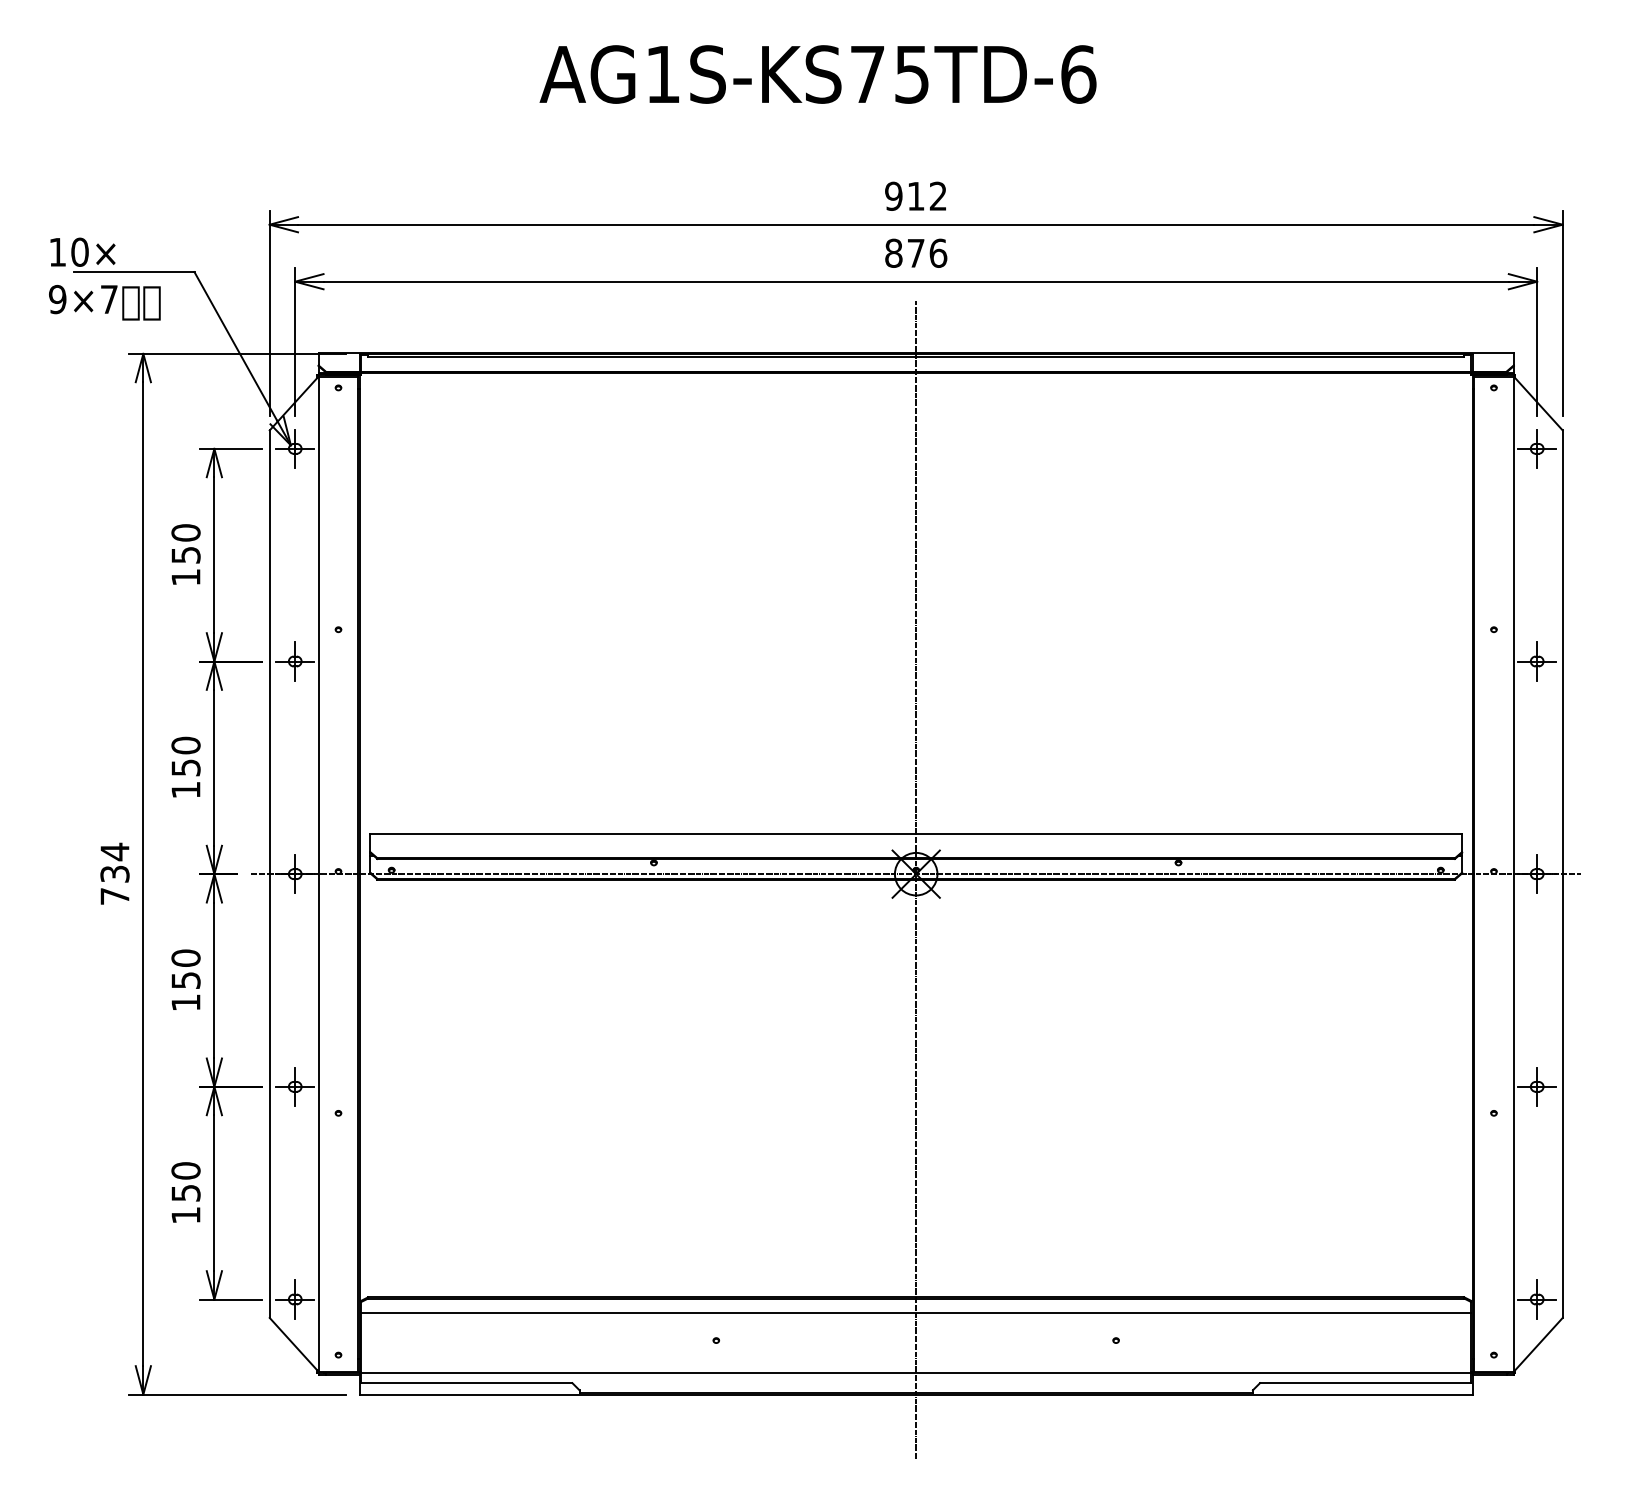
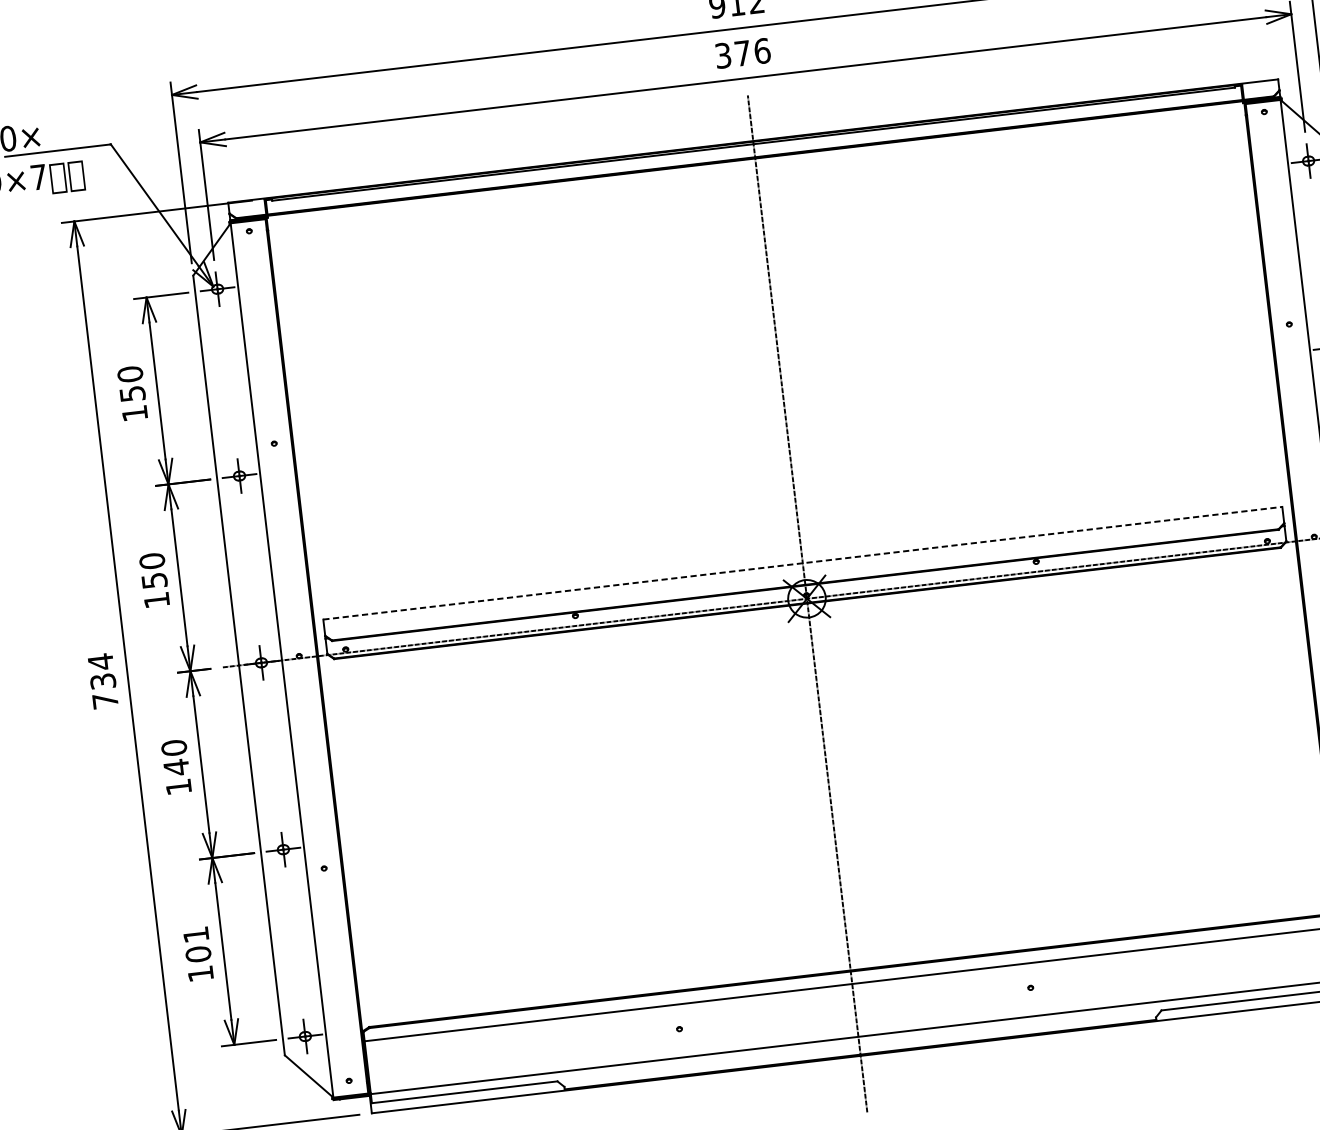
text: (893, 252) -> (722, 55), 876 -> 376
line: (916, 833) -> (803, 563), solid -> dashed
text: (185, 980) -> (176, 767), 150 -> 140
text: (185, 1181) -> (196, 944), 150 -> 101

